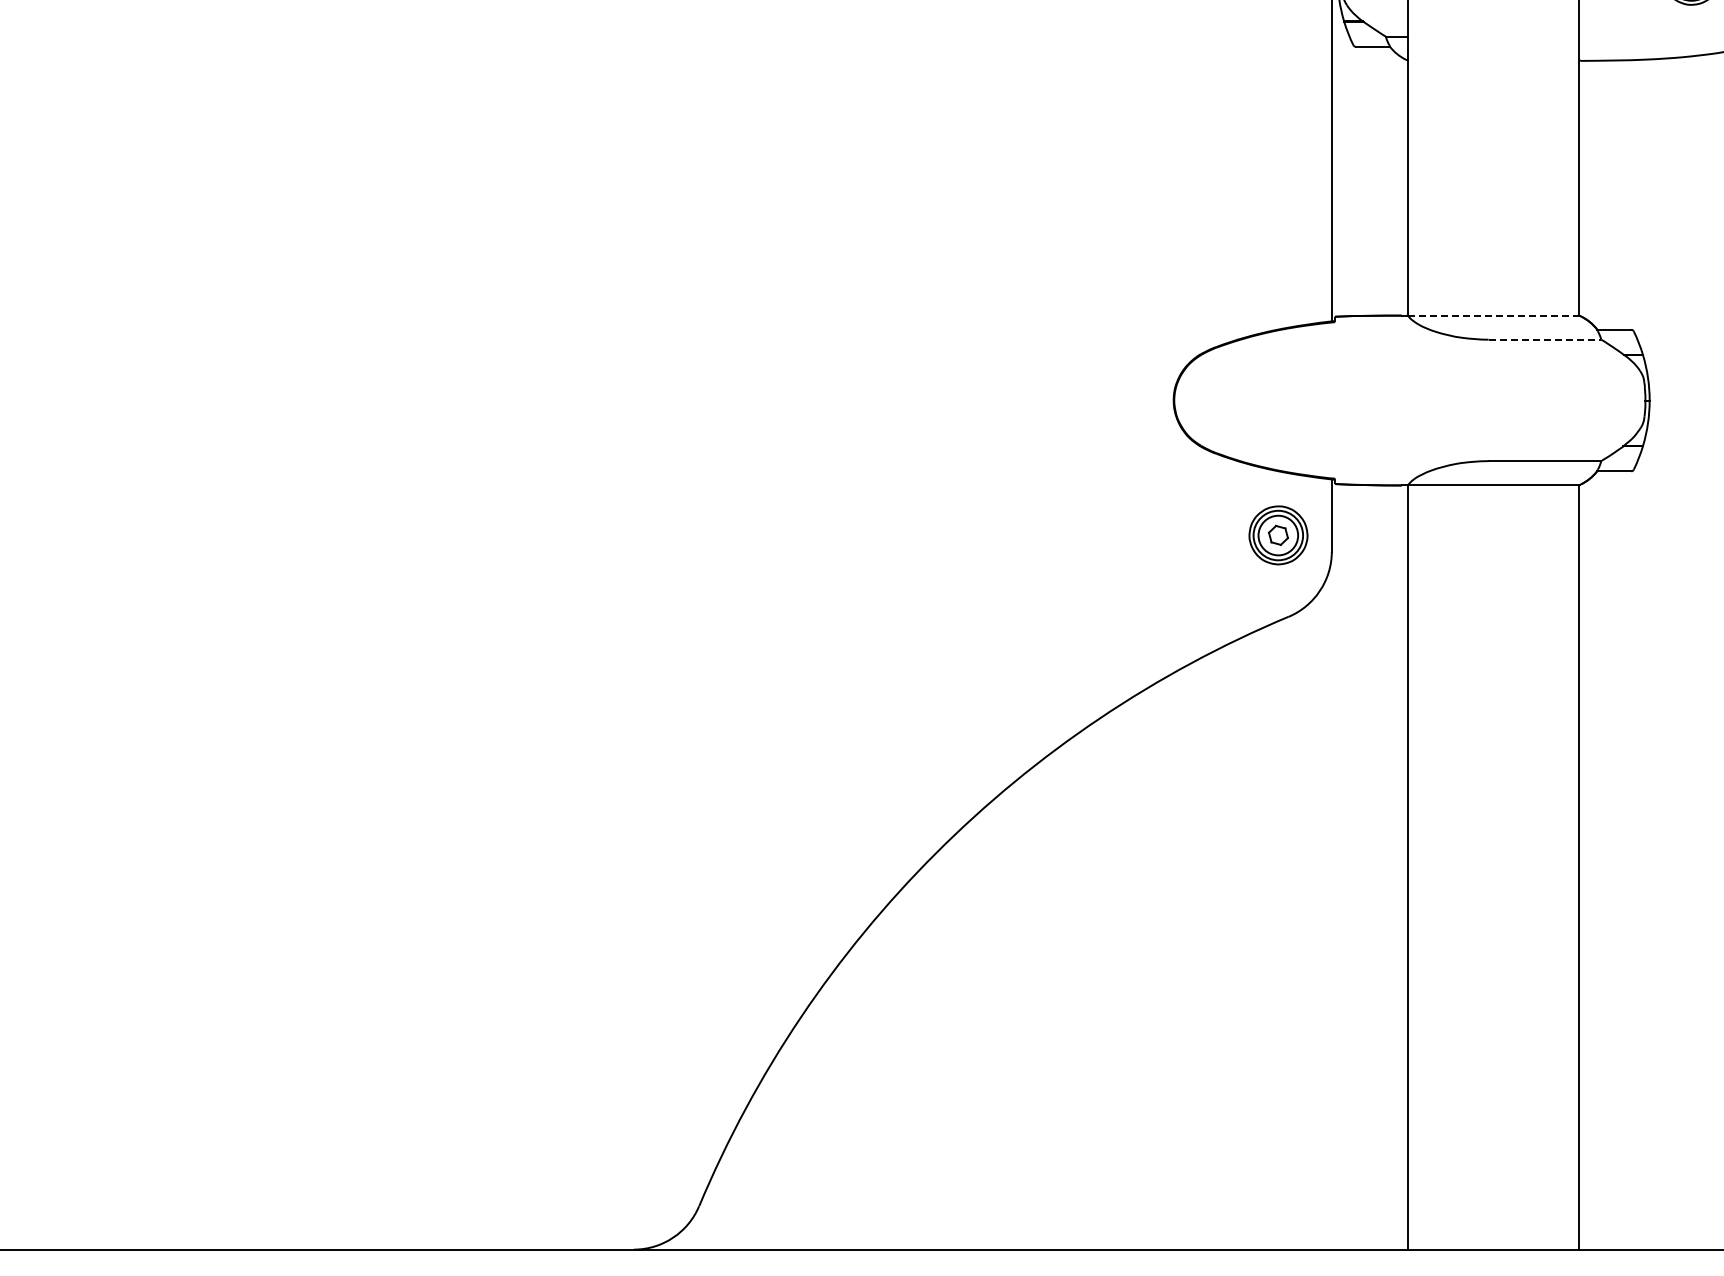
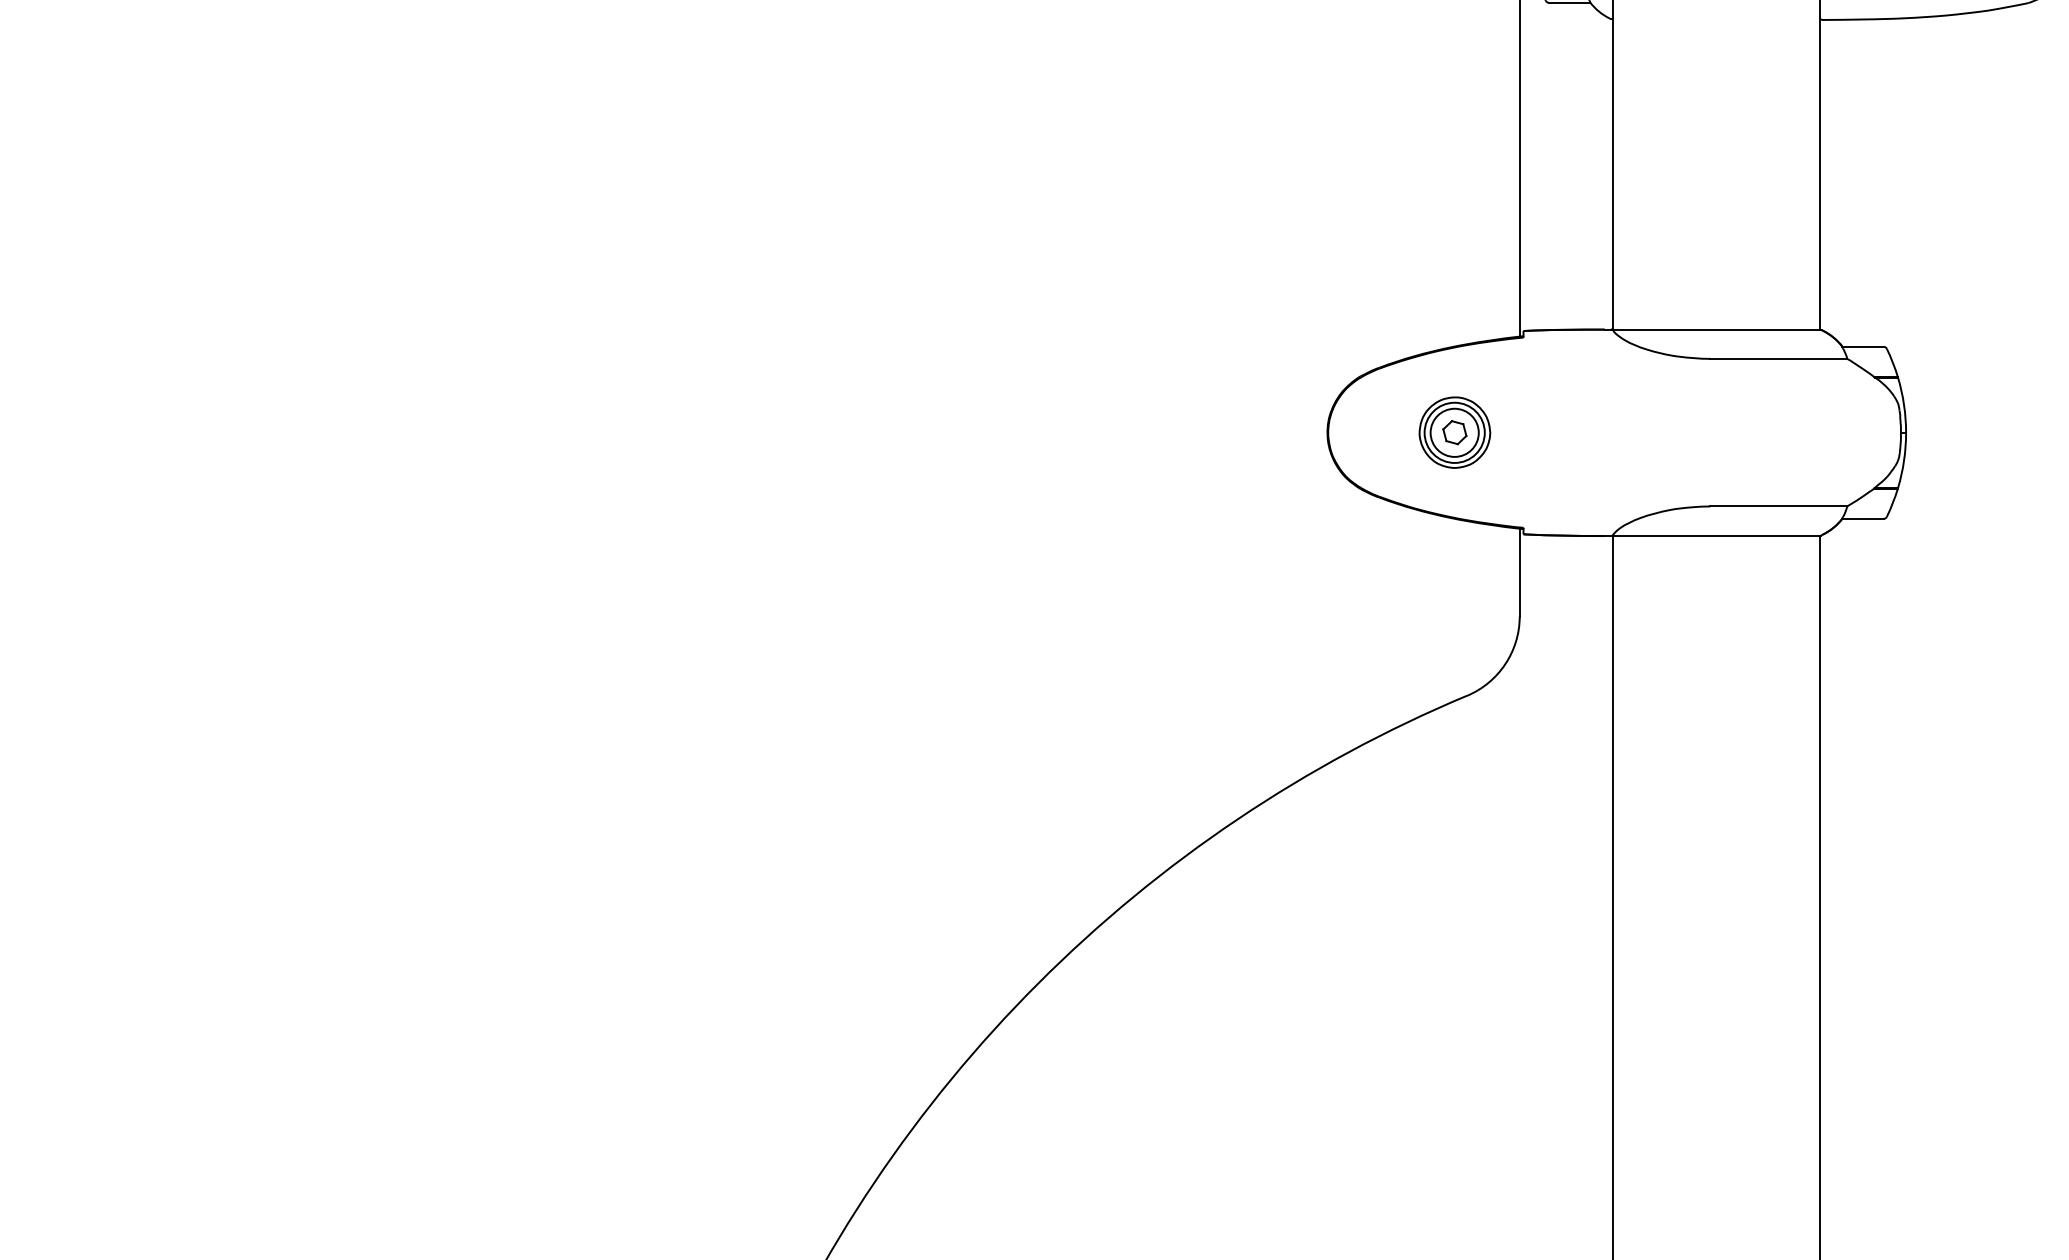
line: (1494, 316) -> (1717, 330), dashed -> solid
line: (1545, 339) -> (1779, 358), dashed -> solid
part: (1278, 535) -> (1454, 432), moved

